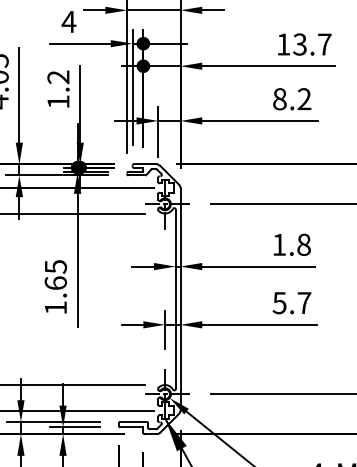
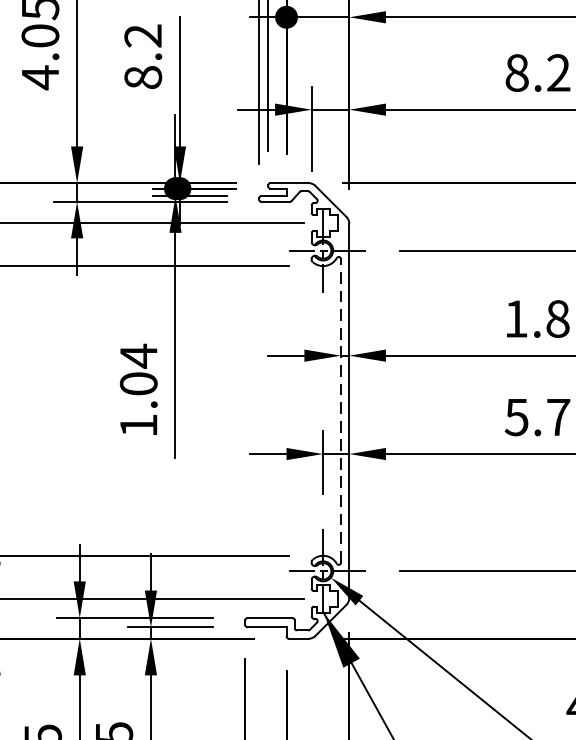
text: (58, 101) -> (143, 76), 1.2 -> 8.2
text: (55, 274) -> (138, 369), 1.65 -> 1.04
line: (175, 299) -> (340, 411), solid -> dashed

